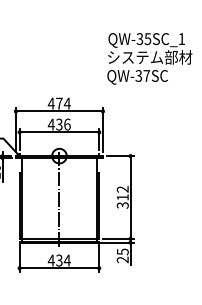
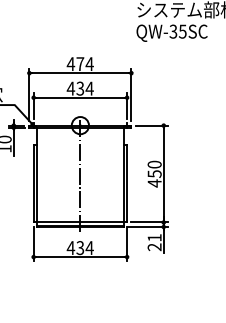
text: (146, 75) -> (182, 31), QW-37SC -> QW-35SC
text: (66, 124) -> (88, 88), 436 -> 434
text: (122, 197) -> (154, 174), 312 -> 450
text: (122, 251) -> (154, 237), 25 -> 21

